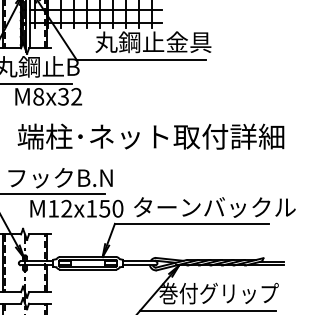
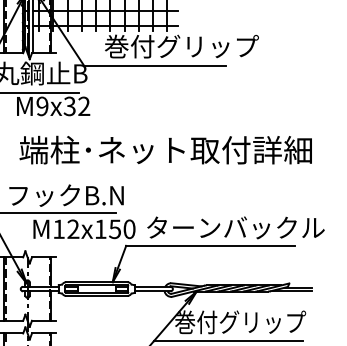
text: (165, 42) -> (181, 46), 丸鋼止金具 -> 巻付グリップ
text: (38, 96) -> (42, 106), M8x32 -> M9x32

